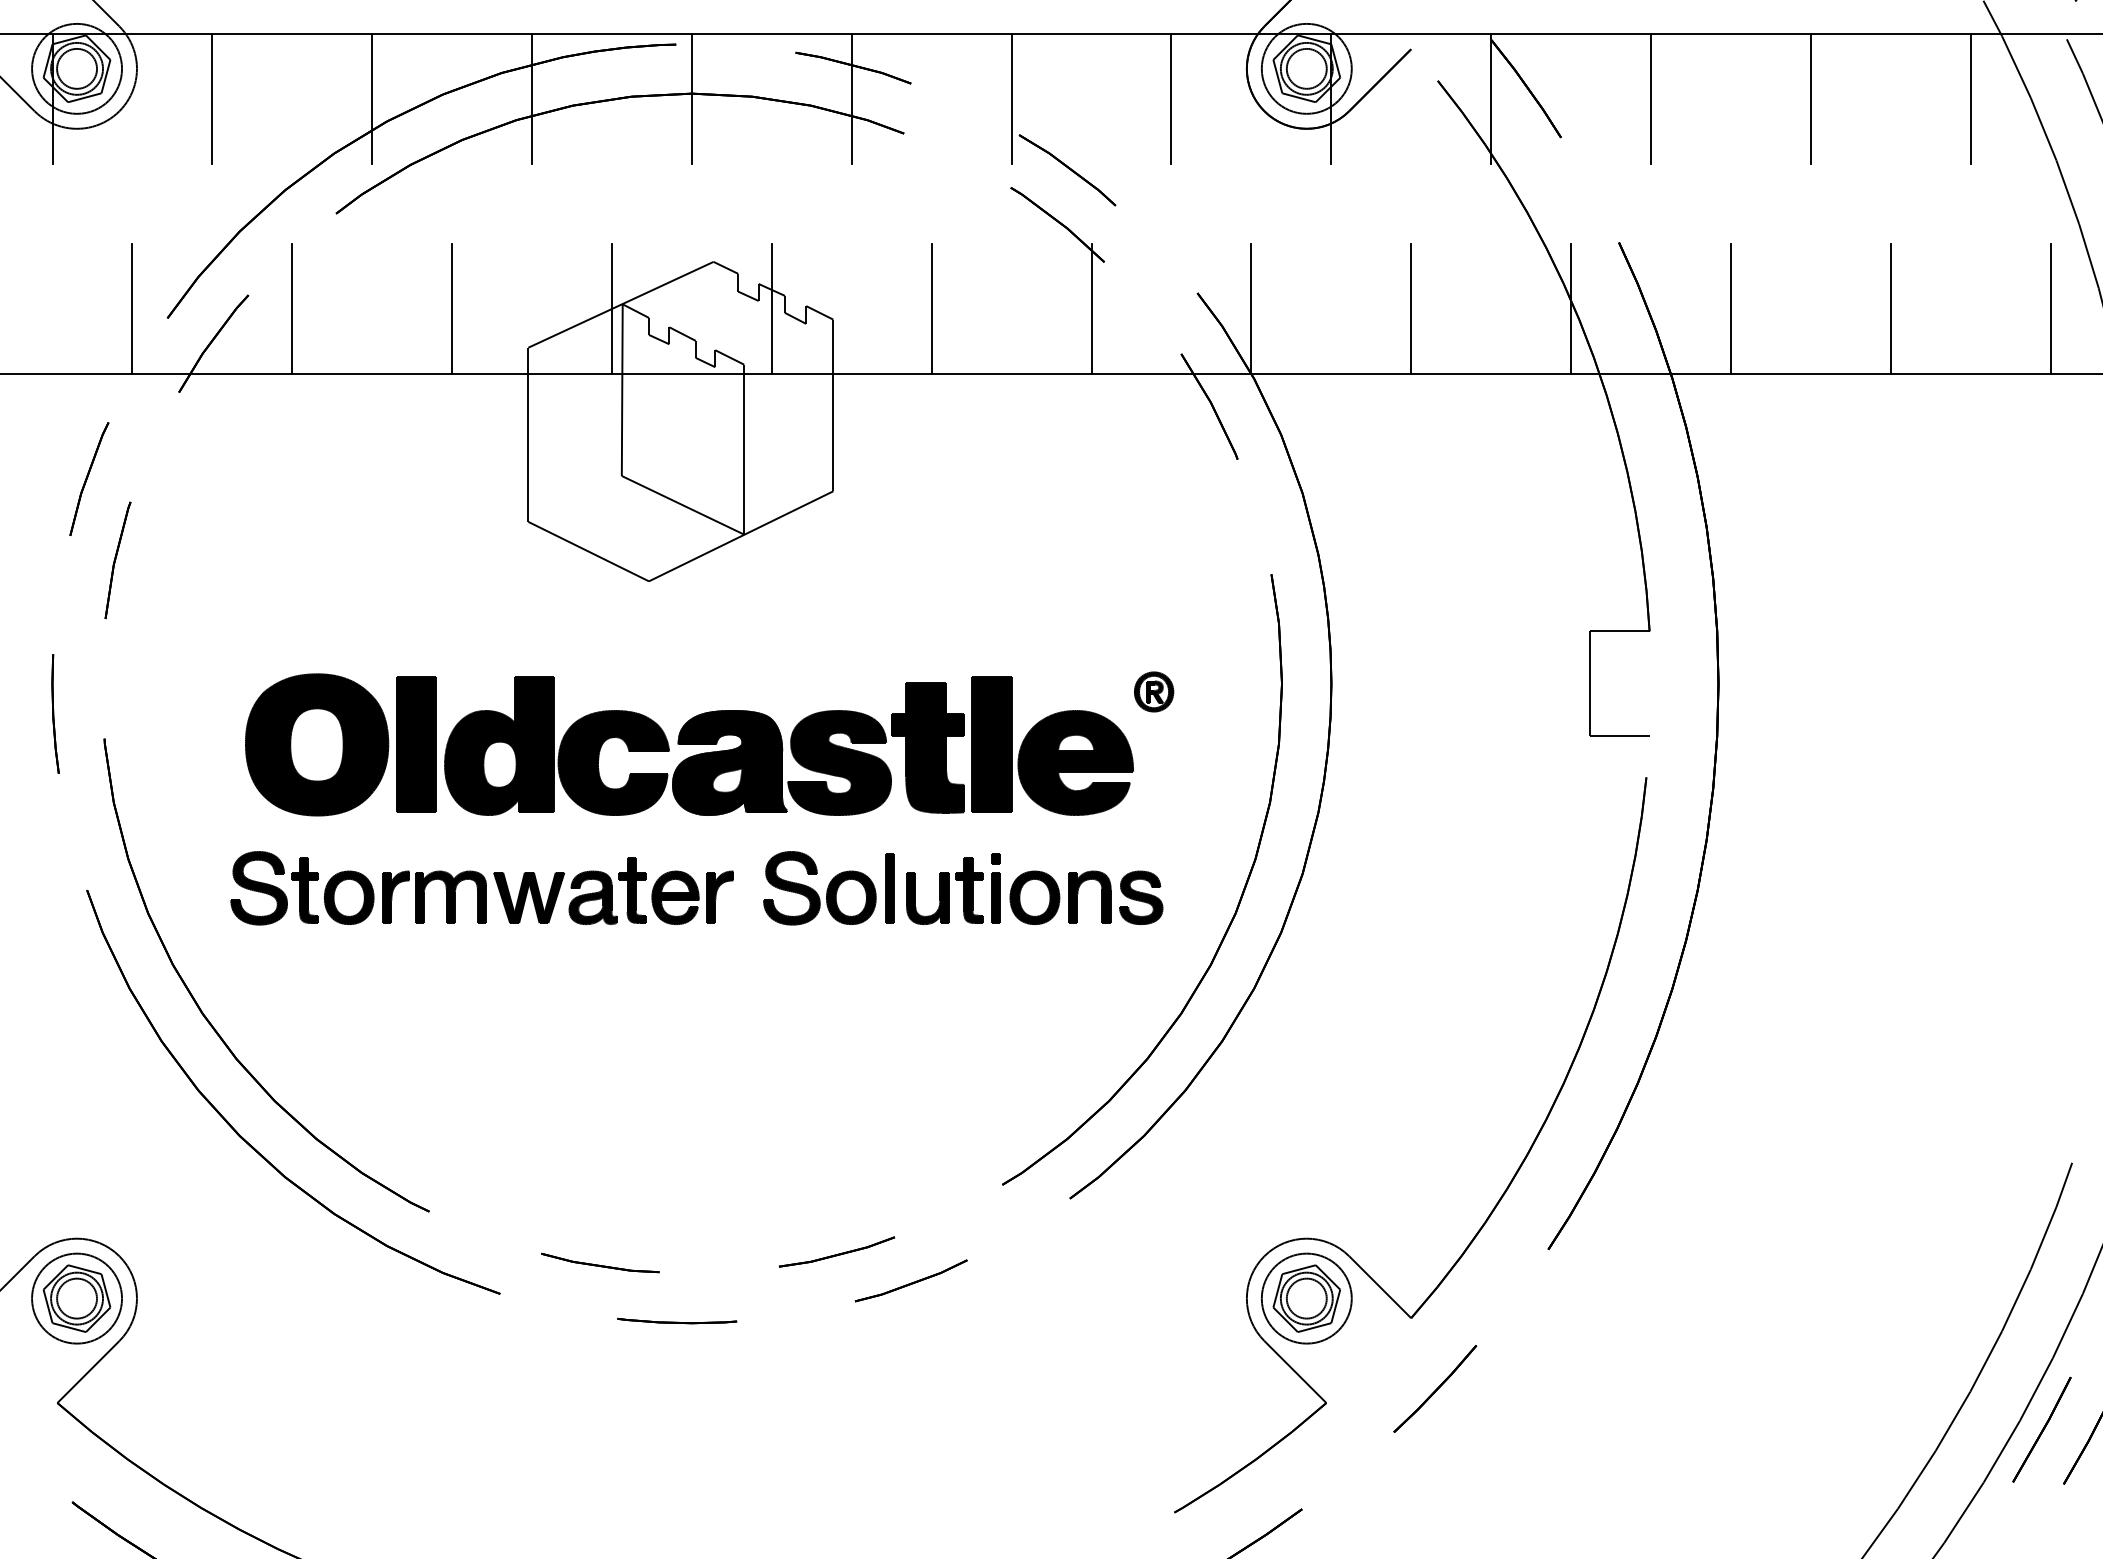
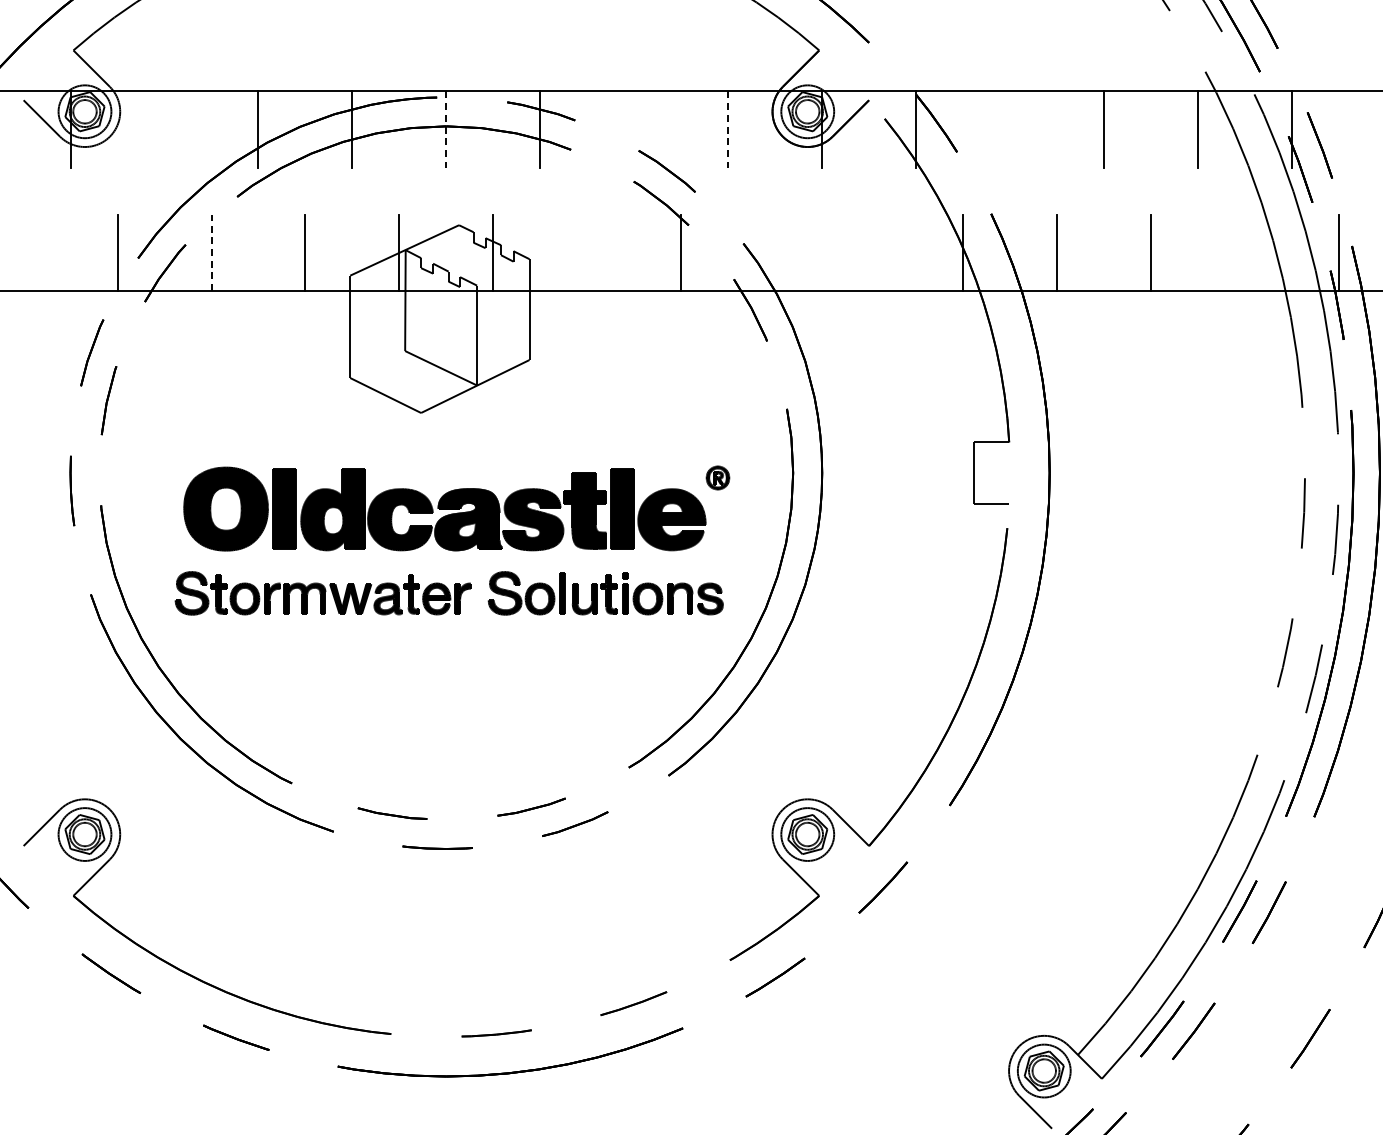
line: (212, 99) -> (164, 129), removed
line: (1012, 99) -> (634, 129), removed
line: (1651, 99) -> (1010, 129), removed
line: (692, 100) -> (446, 130), solid -> dashed
line: (1171, 100) -> (728, 130), solid -> dashed
line: (292, 308) -> (211, 252), solid -> dashed
line: (932, 308) -> (587, 252), removed
line: (1251, 308) -> (775, 252), removed
line: (1411, 308) -> (869, 252), removed
line: (2049, 308) -> (1244, 252), removed

